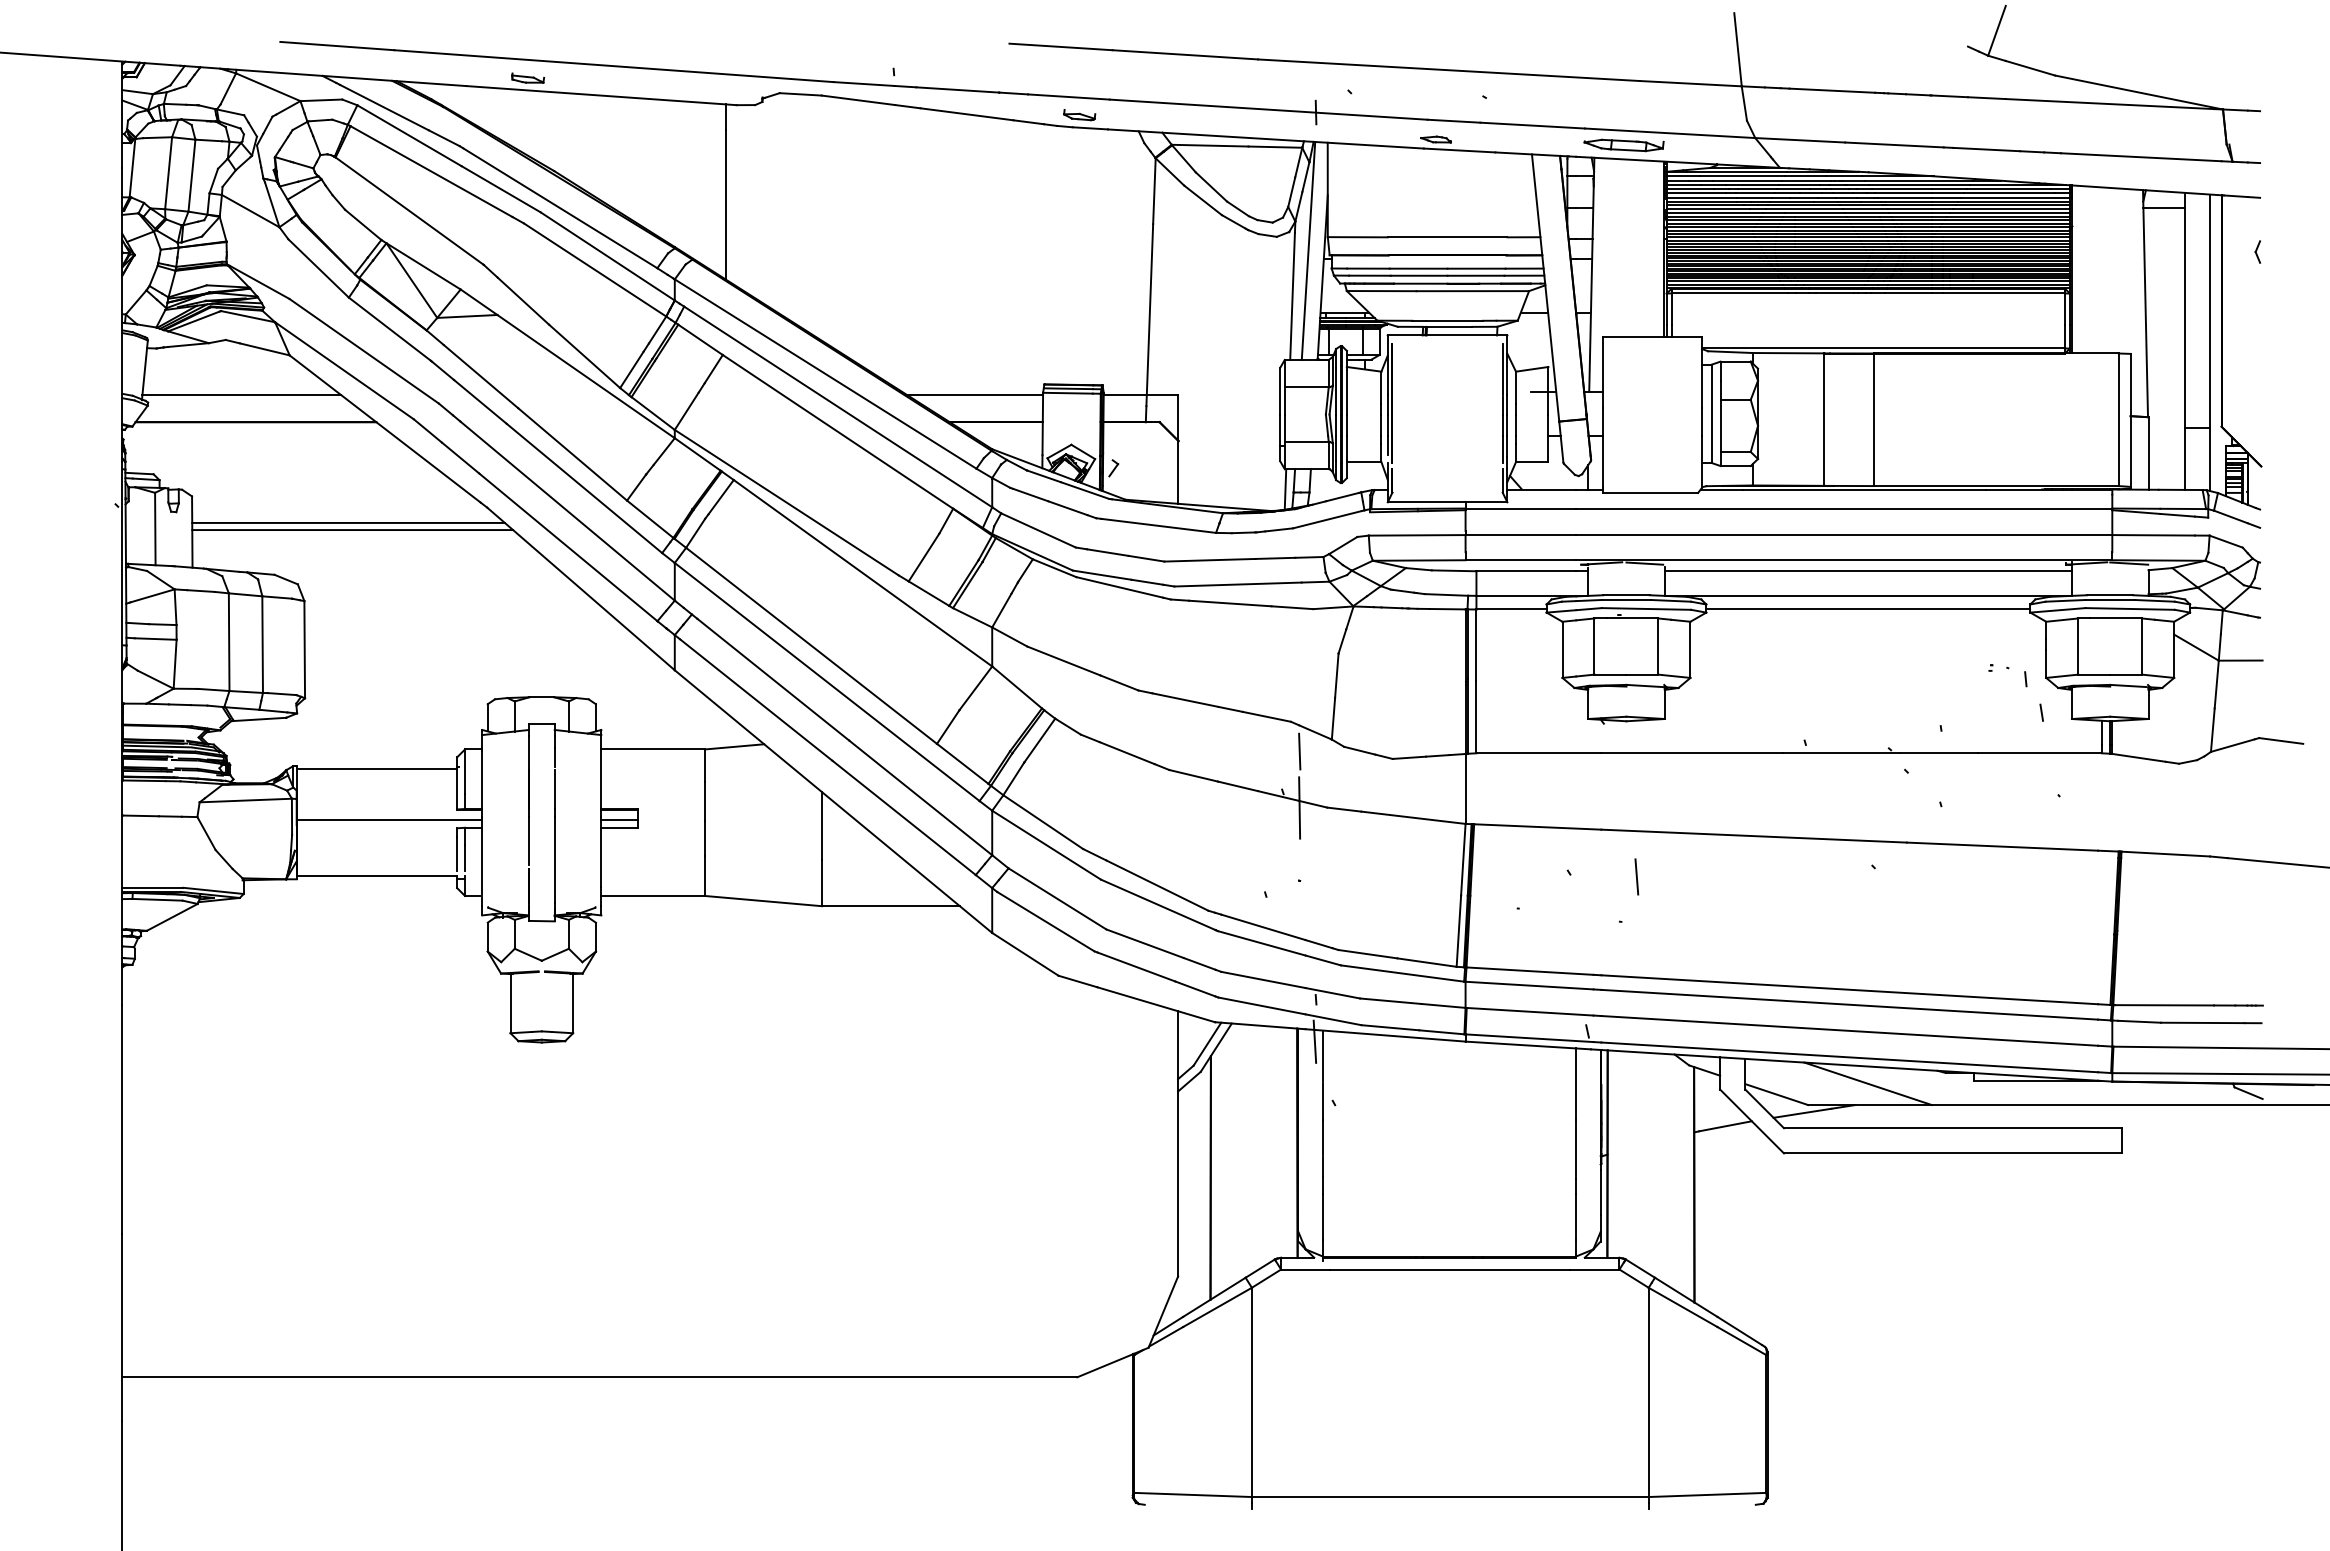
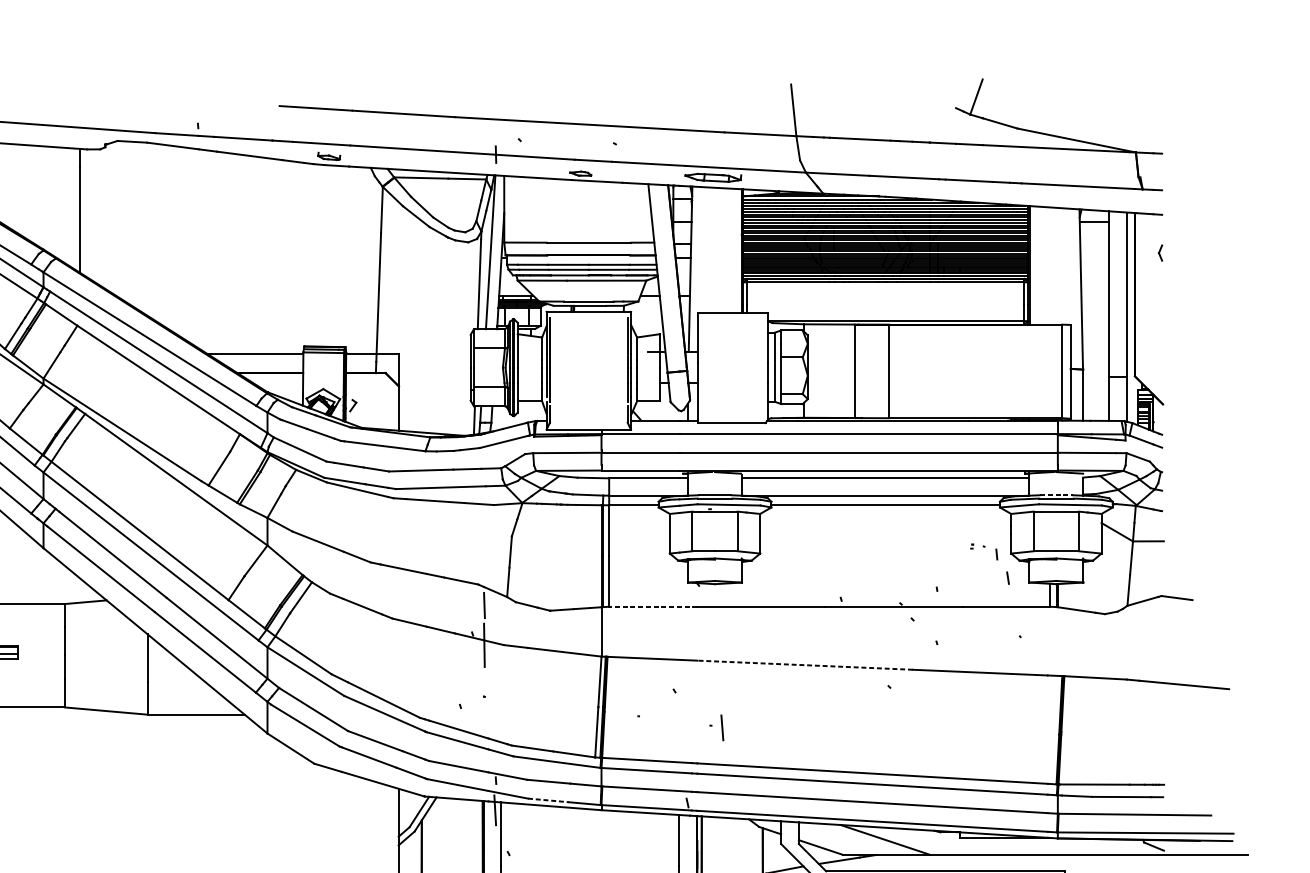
line: (2110, 595) -> (1056, 495), solid -> dashed
line: (1538, 753) -> (652, 606), solid -> dashed
line: (1754, 836) -> (805, 665), solid -> dashed
line: (1636, 876) -> (722, 727), moved
line: (1390, 1027) -> (548, 800), solid -> dashed

